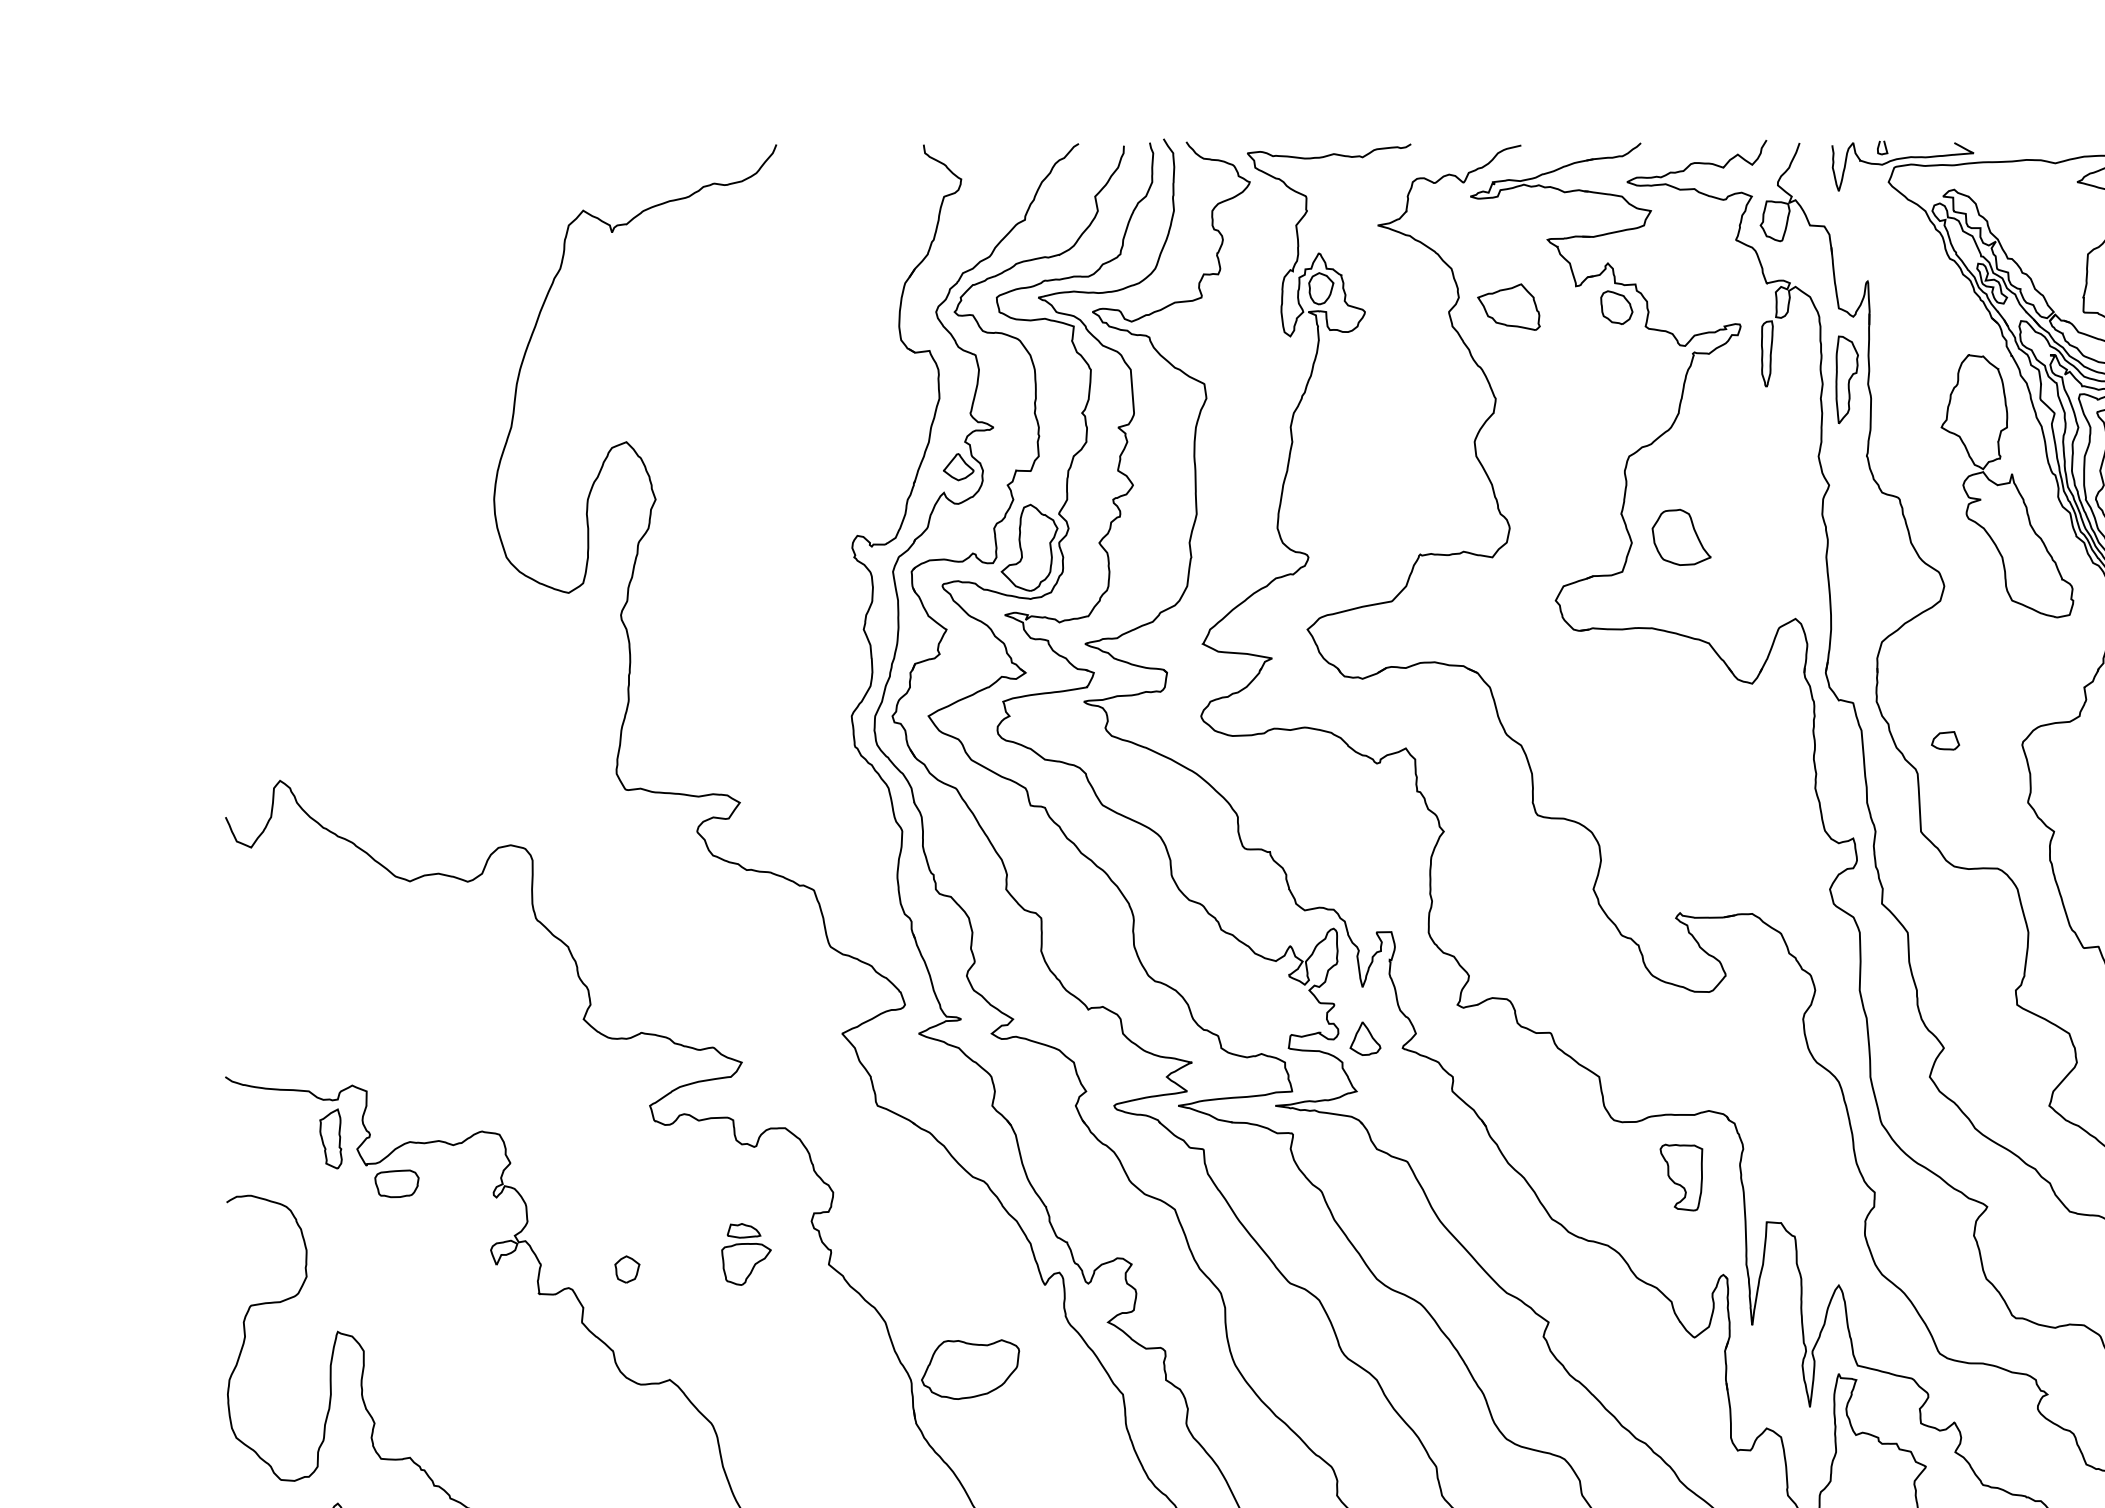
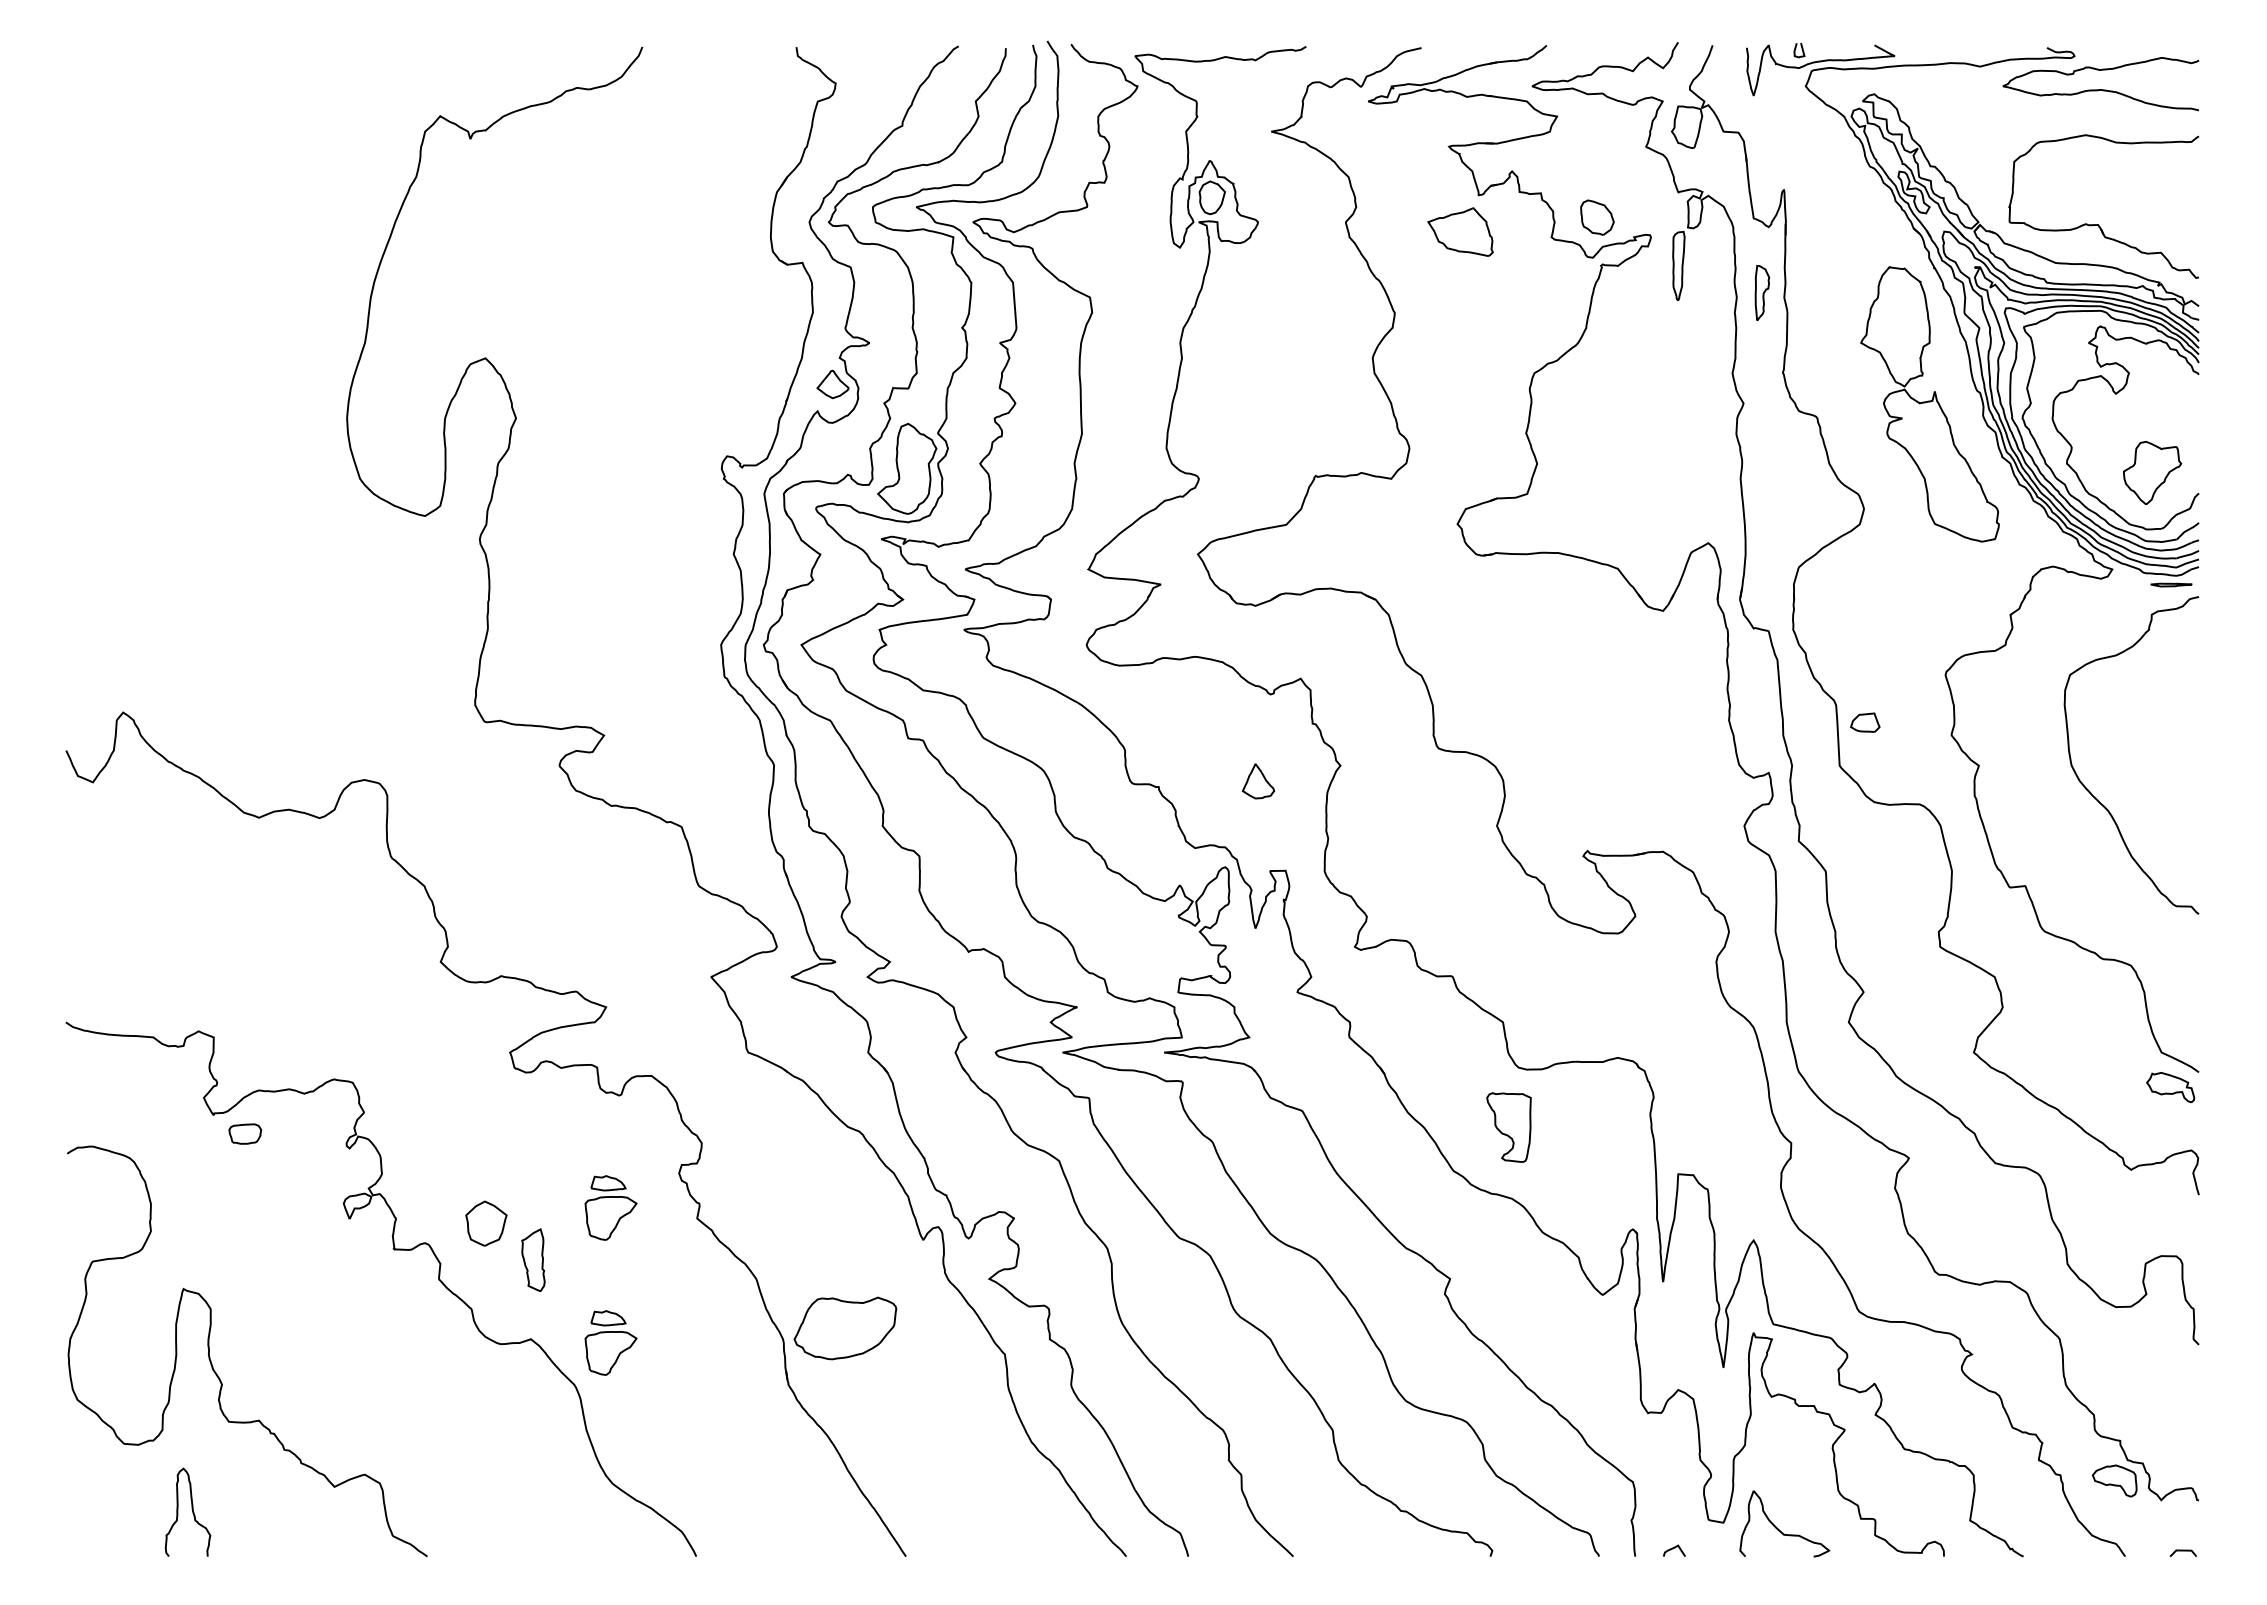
part: (1508, 306) -> (1460, 231), moved
part: (1616, 307) -> (1597, 217), moved
part: (1847, 379) -> (1762, 292), size x0.6
part: (1681, 536) -> (1589, 457), removed
part: (1945, 740) -> (1865, 722), moved
part: (1365, 1038) -> (1258, 781), moved
part: (331, 1138) -> (533, 1259), moved
part: (1680, 1177) -> (1508, 1127), moved
part: (396, 1183) -> (244, 1133), size x0.7
part: (627, 1269) -> (486, 1223), size x1.6
part: (745, 1383) -> (610, 1342), added

